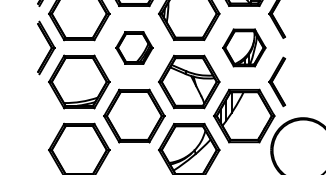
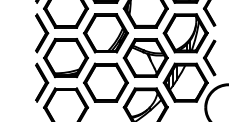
part: (134, 47) -> (106, 32), size x1.67
part: (244, 47) -> (185, 32), size x1.43
part: (46, 115) -> (42, 82), added

